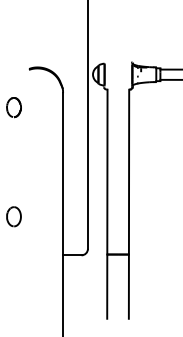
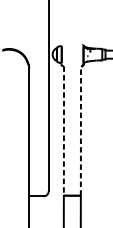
line: (129, 171) -> (81, 130), solid -> dashed
line: (107, 172) -> (64, 131), solid -> dashed

